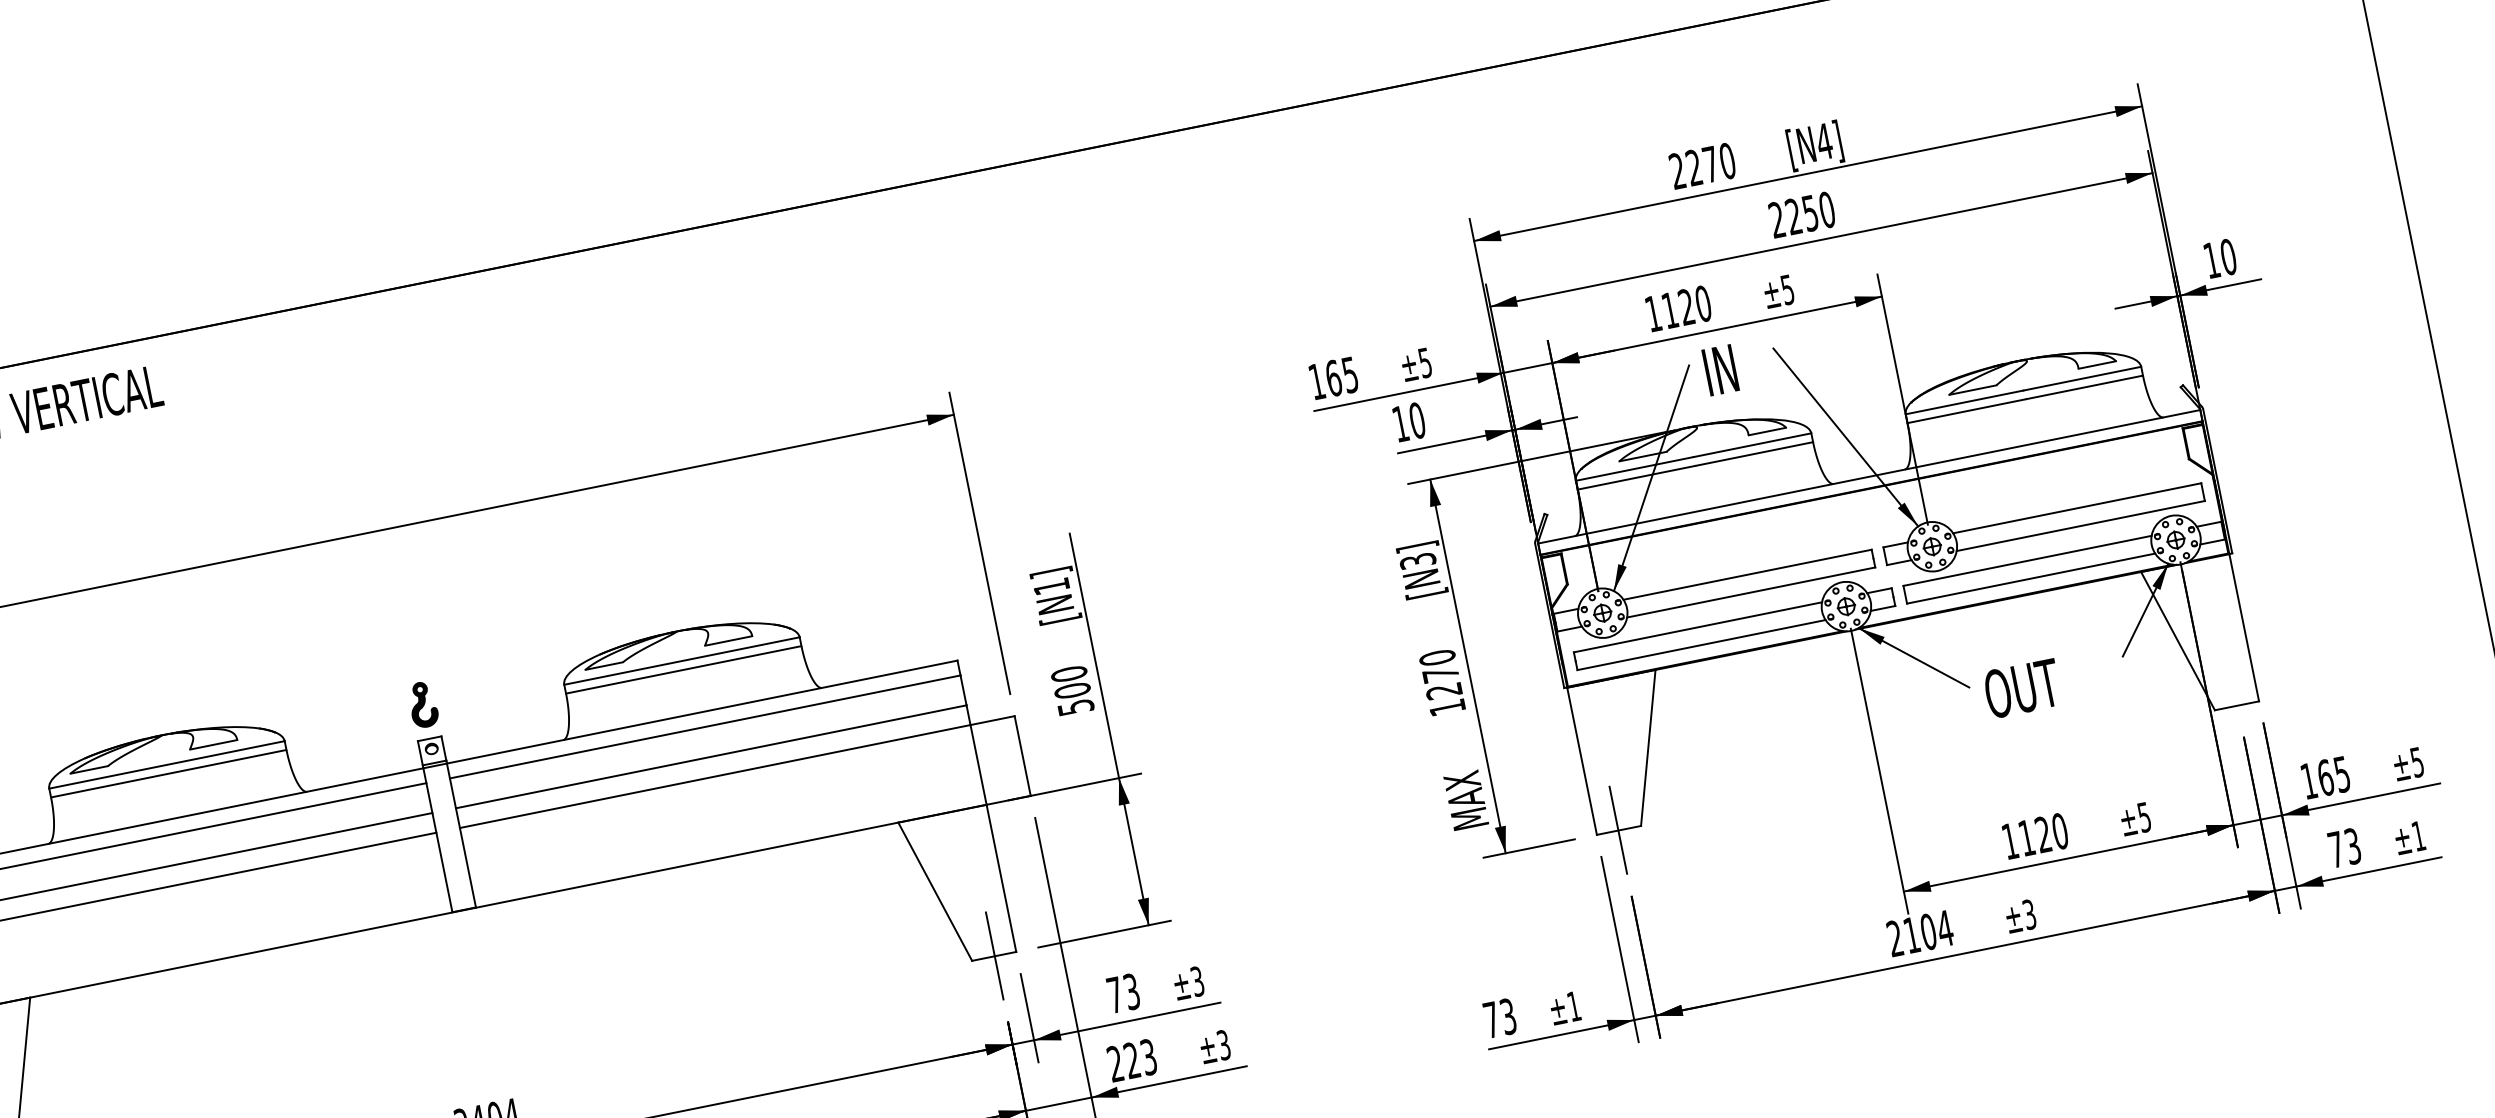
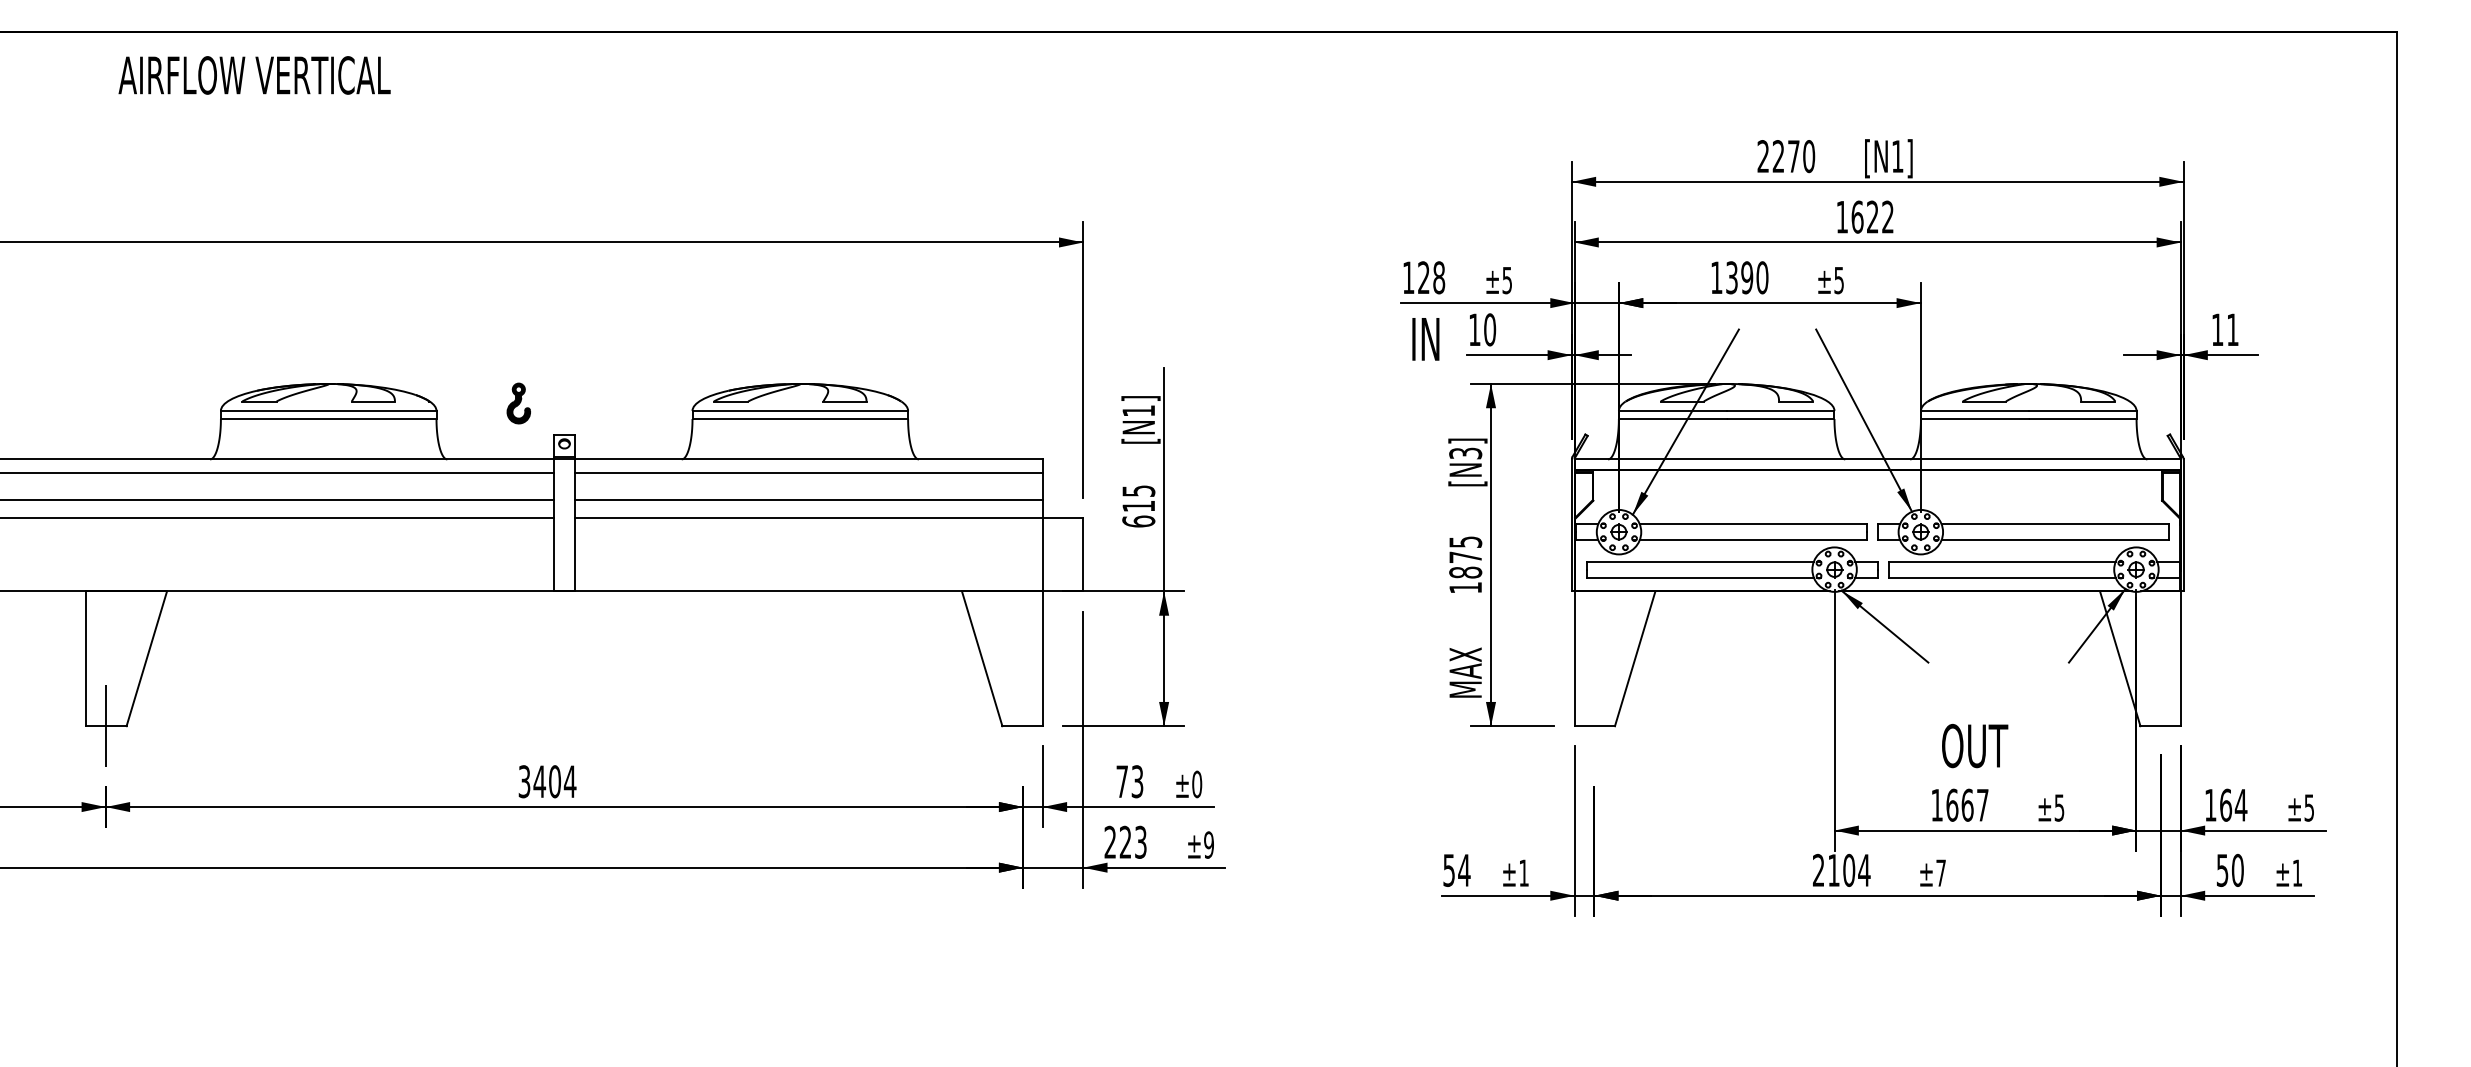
text: (1824, 141) -> (1897, 156), [N4] -> [N1]
text: (1802, 214) -> (1865, 216), 2250 -> 1622
text: (2228, 256) -> (2232, 329), 10 -> 11
text: (1678, 308) -> (1739, 277), 1120 -> 1390
text: (1720, 370) -> (1425, 339), moved
text: (1341, 376) -> (1431, 277), 165 -> 128
text: (1440, 674) -> (1465, 557), 1270 -> 1875
text: (2023, 689) -> (1975, 746), moved
text: (1072, 690) -> (1138, 506), 500 -> 615
part: (422, 704) -> (518, 403), moved
text: (2341, 774) -> (2240, 805), 165 -> 164
line: (1618, 829) -> (1594, 725), removed
text: (2043, 833) -> (1967, 804), 1120 -> 1667
text: (2343, 848) -> (2229, 870), 73 -> 50
text: (2028, 914) -> (1940, 872), ±3 -> ±7
line: (994, 955) -> (1023, 725), removed
text: (1197, 981) -> (1197, 784), ±3 -> ±0
text: (1499, 1018) -> (1456, 870), 73 -> 54
text: (1223, 1044) -> (1208, 844), ±3 -> ±9

